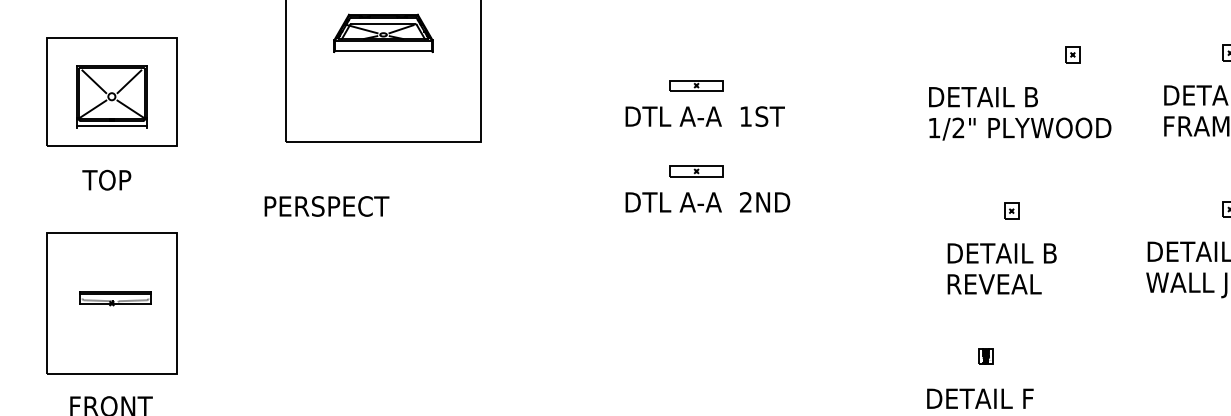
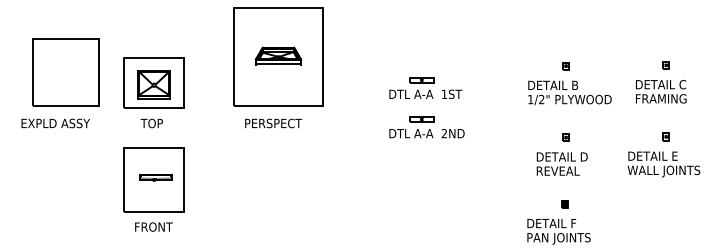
part: (1071, 55) -> (565, 66), moved
text: (326, 206) -> (273, 123), moved
text: (1051, 252) -> (584, 156), DETAIL B -> DETAIL D
part: (984, 357) -> (564, 204), moved

